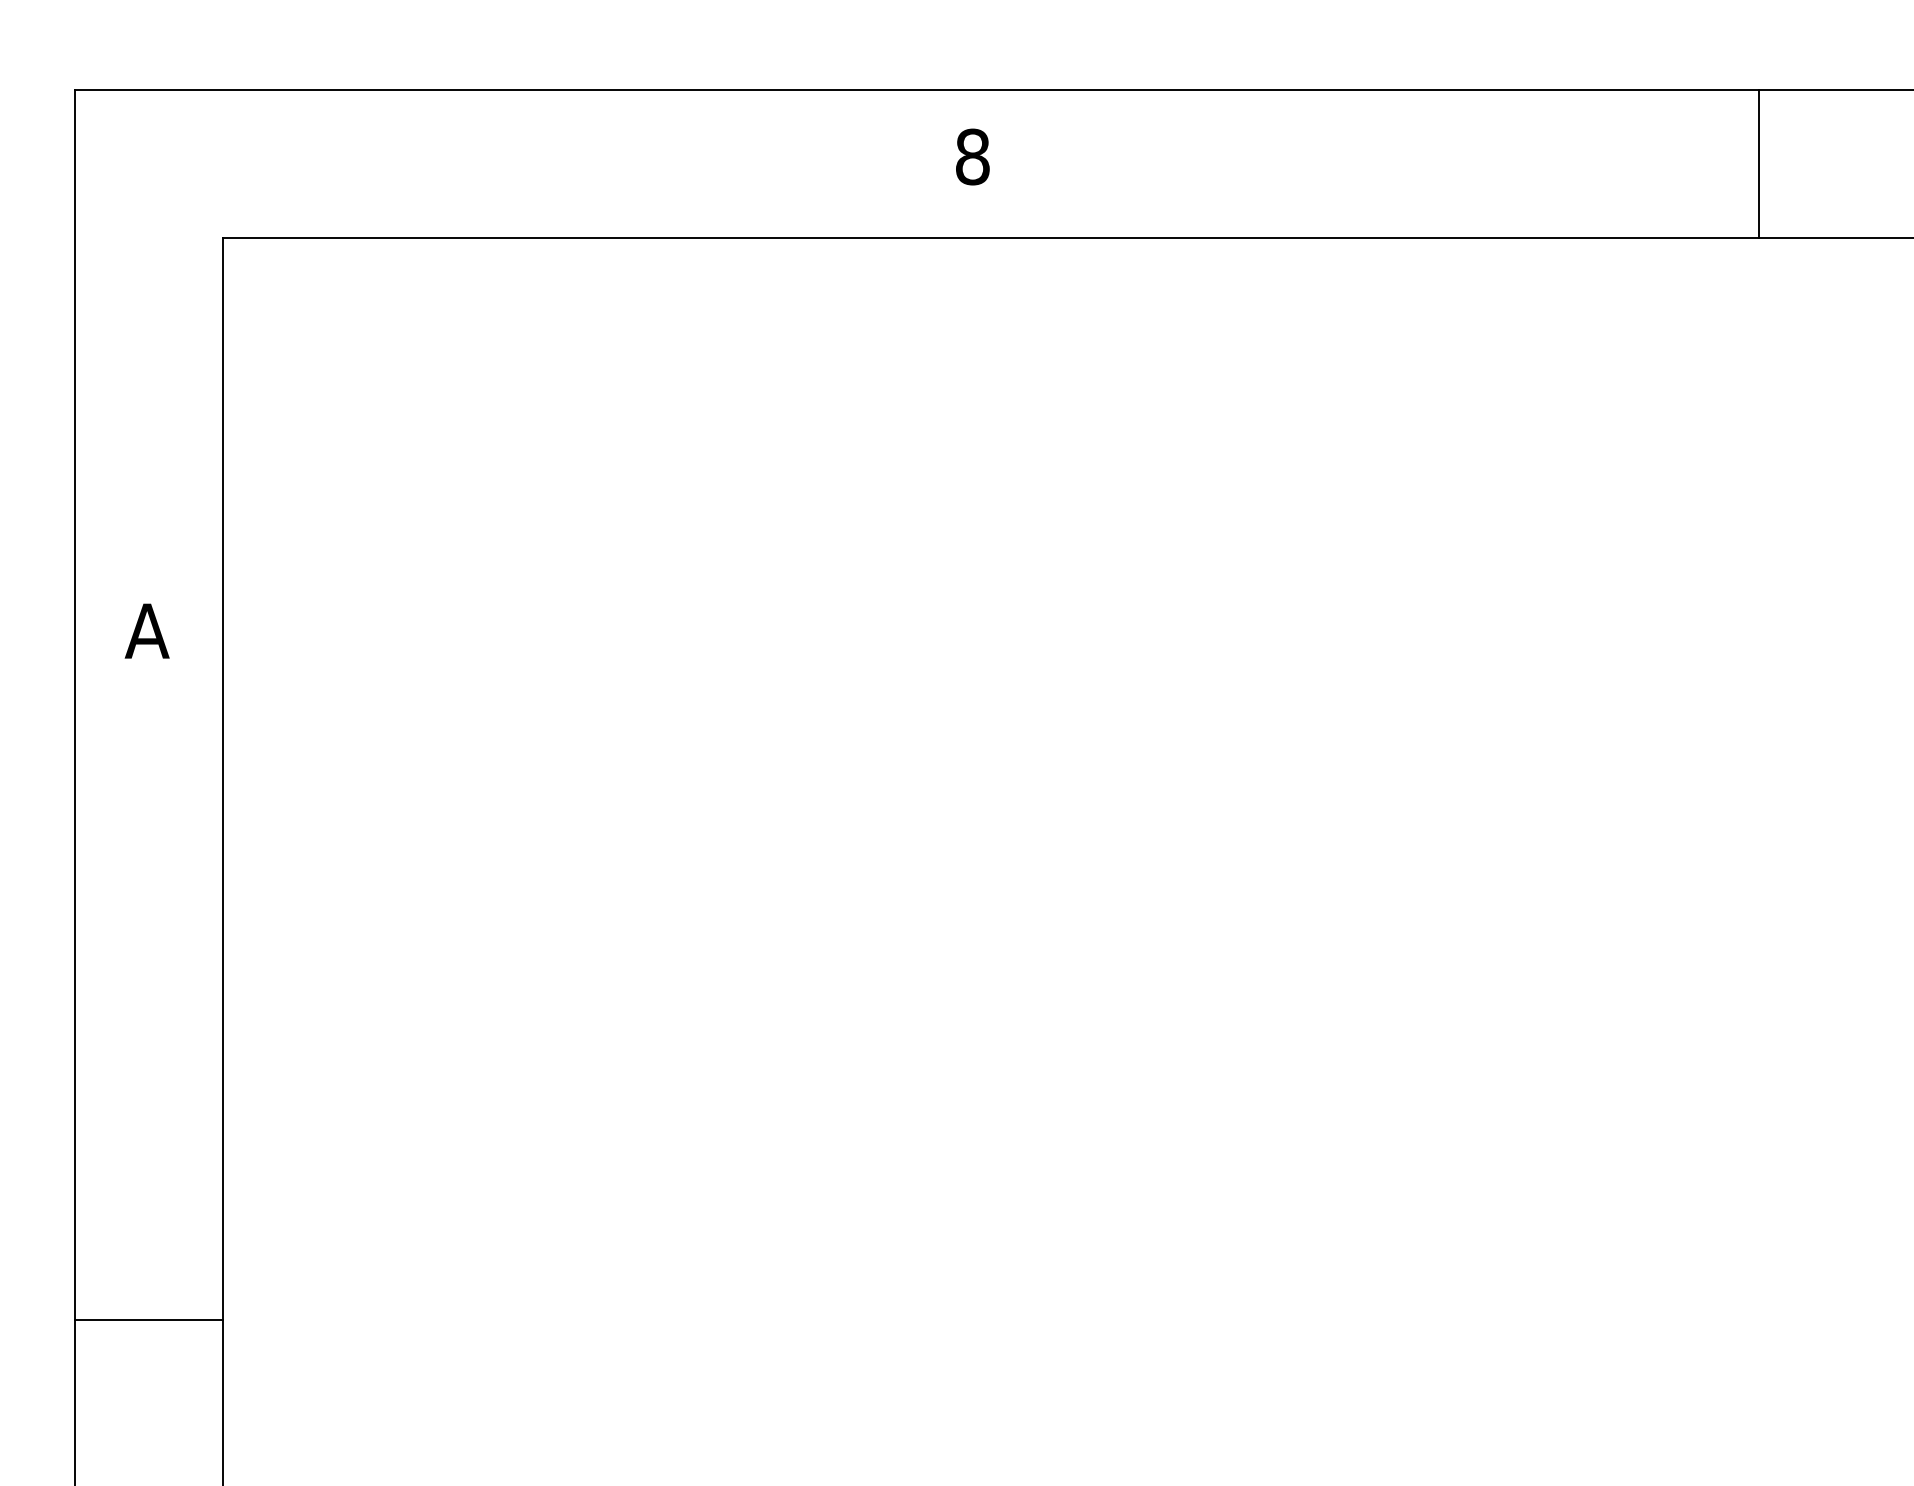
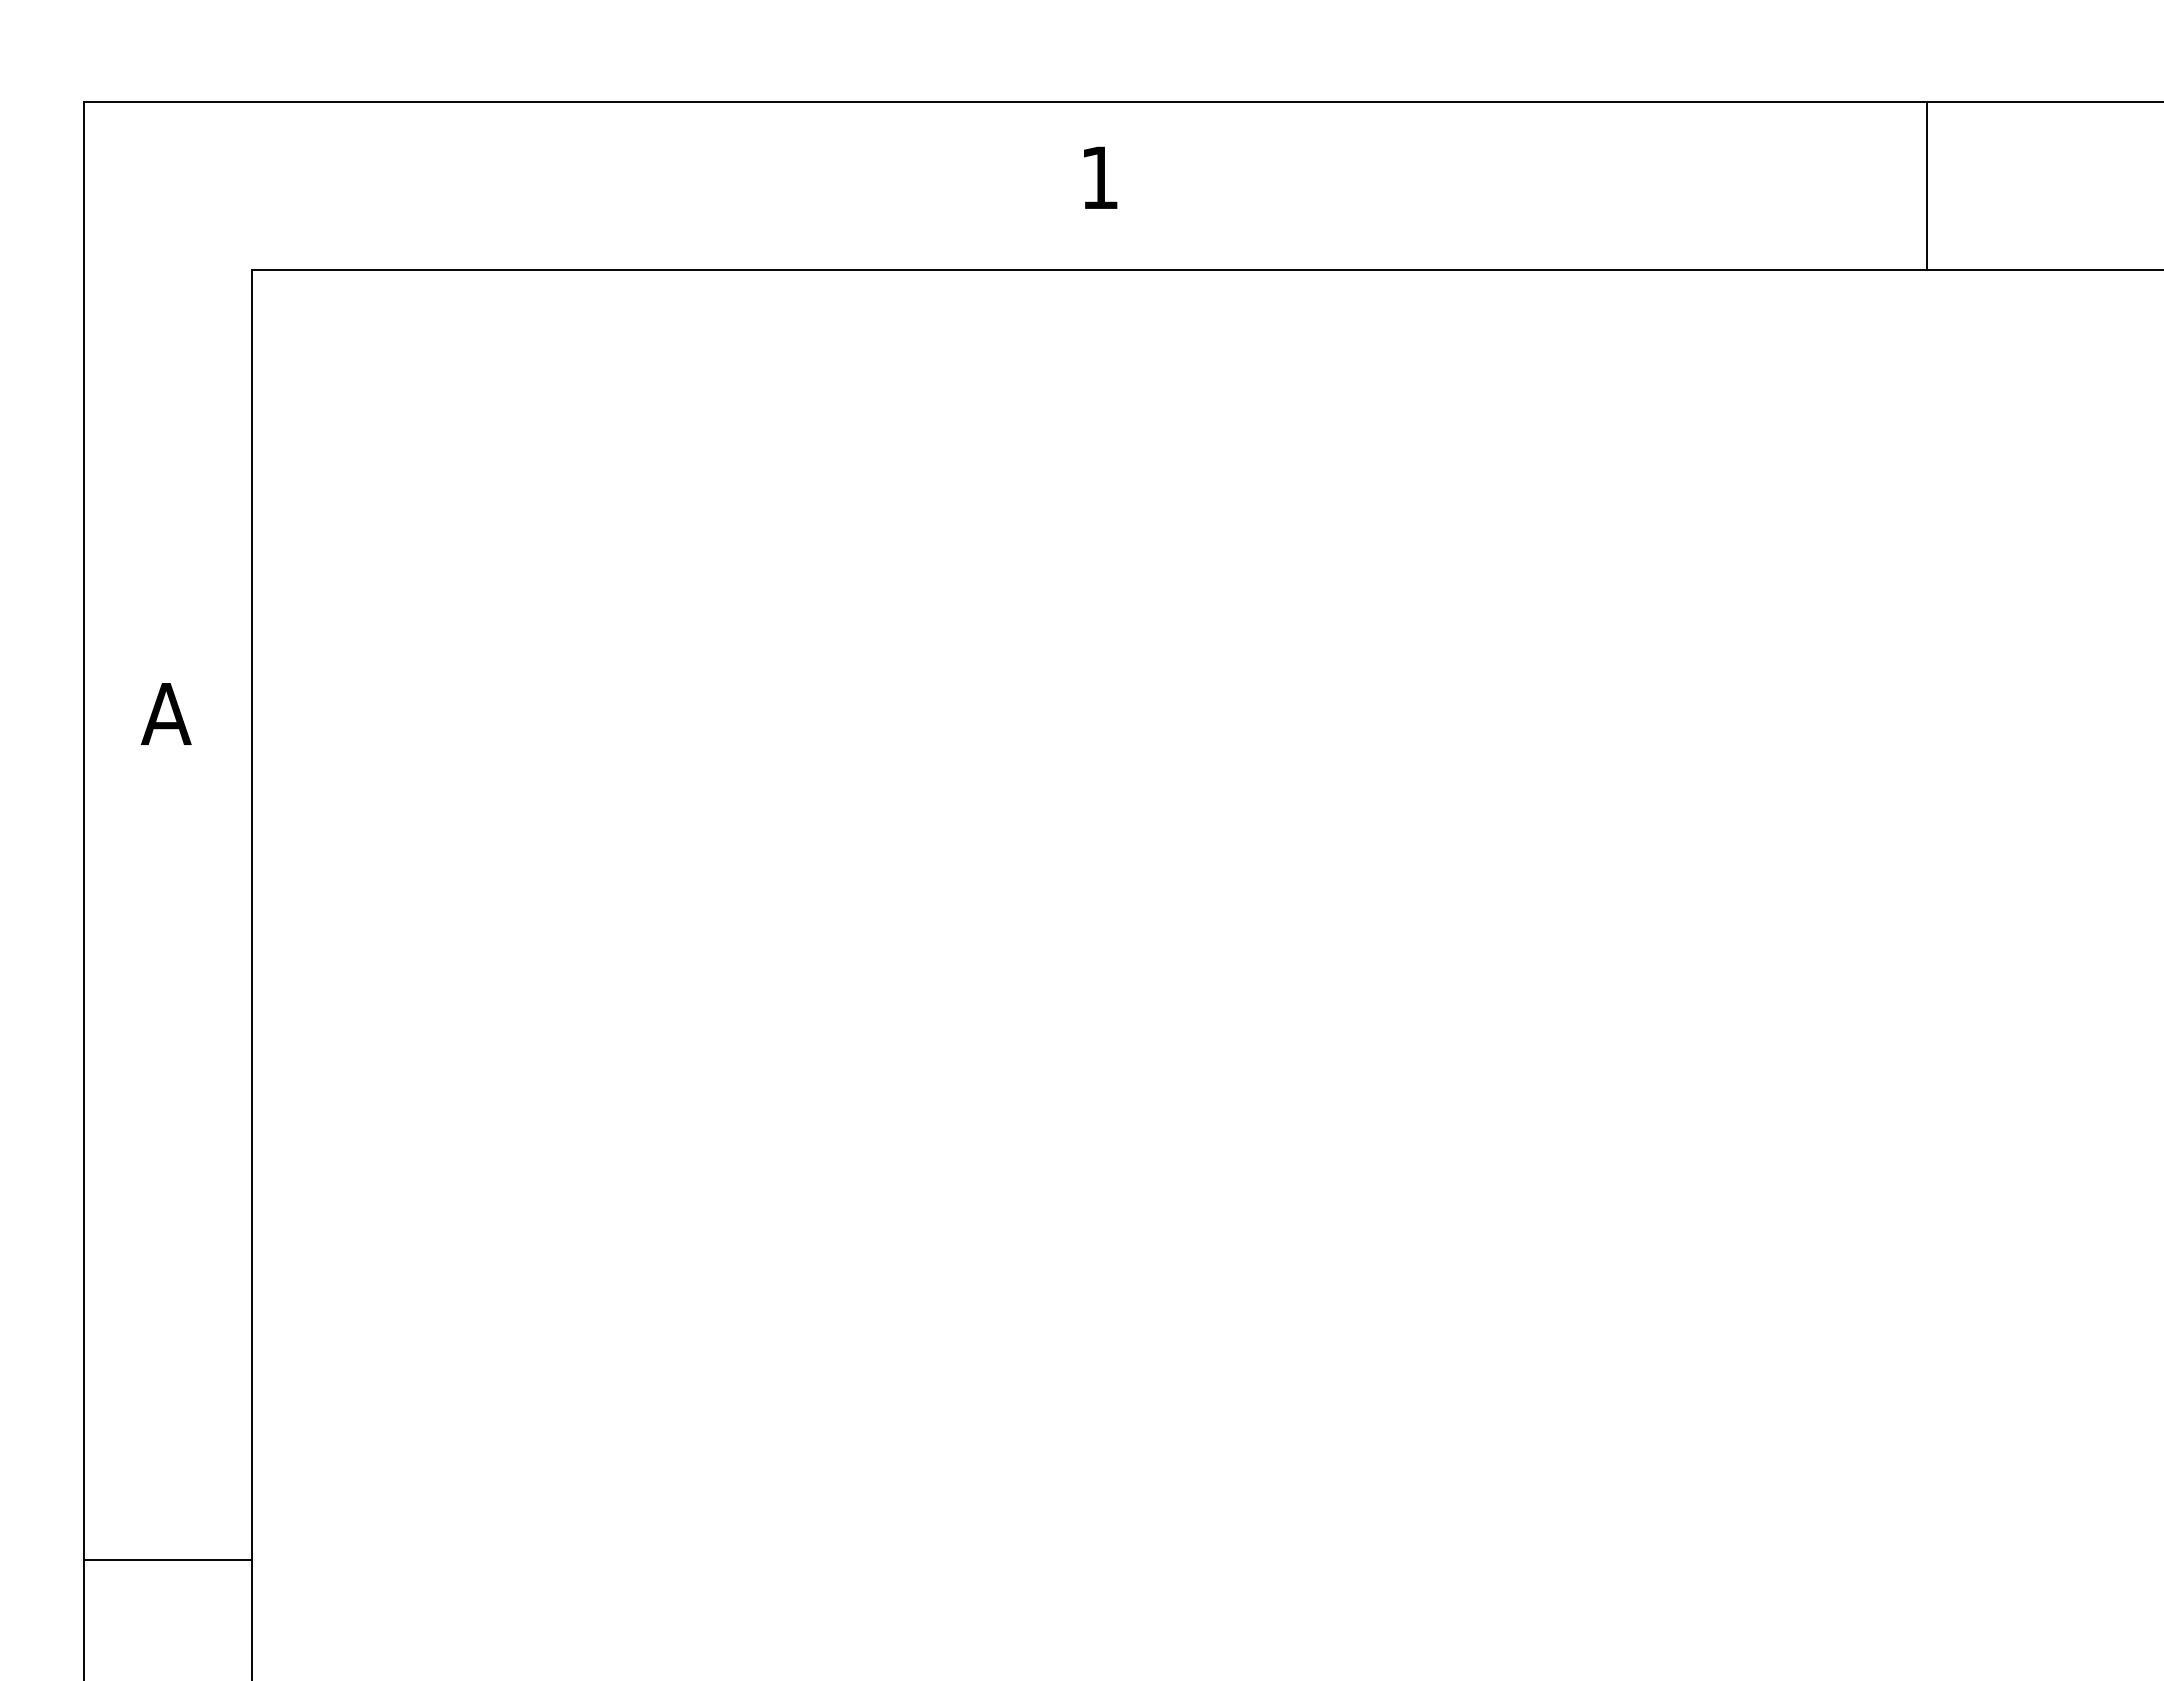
text: (972, 156) -> (1099, 177), 8 -> 1
line: (1759, 163) -> (1927, 185), moved
line: (148, 1319) -> (167, 1559), moved

